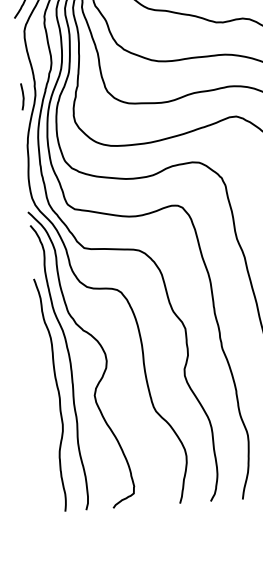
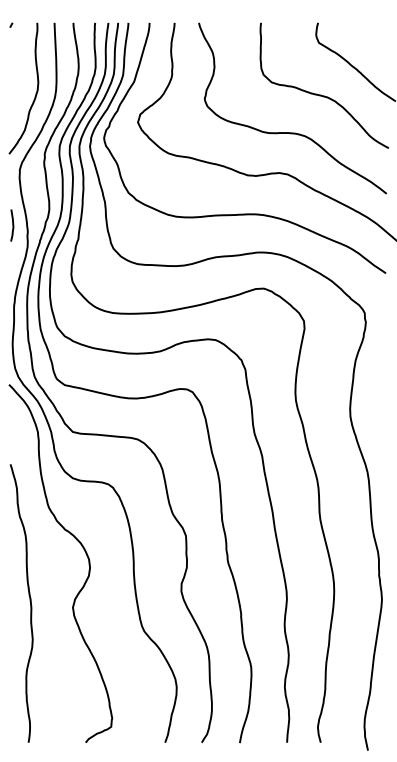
curve: (22, 96) -> (12, 225), moved
curve: (70, 366) -> (46, 571), removed

